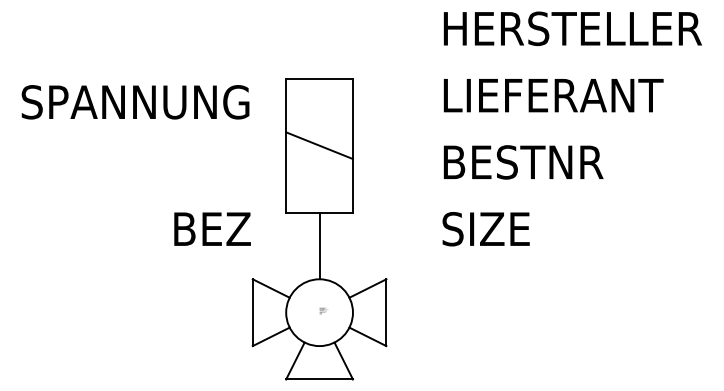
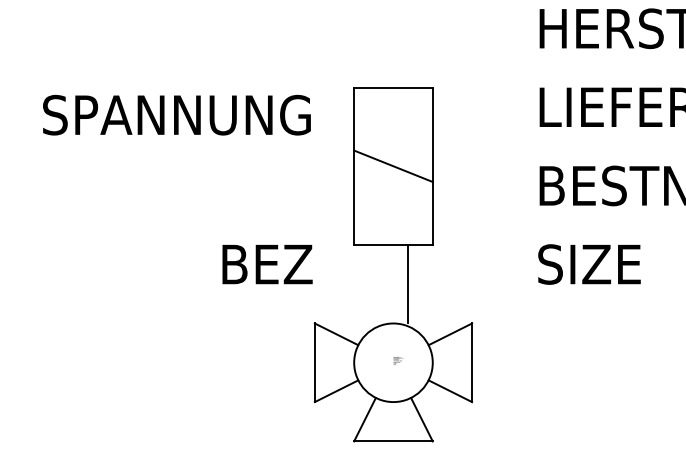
line: (319, 245) -> (407, 283), moved

